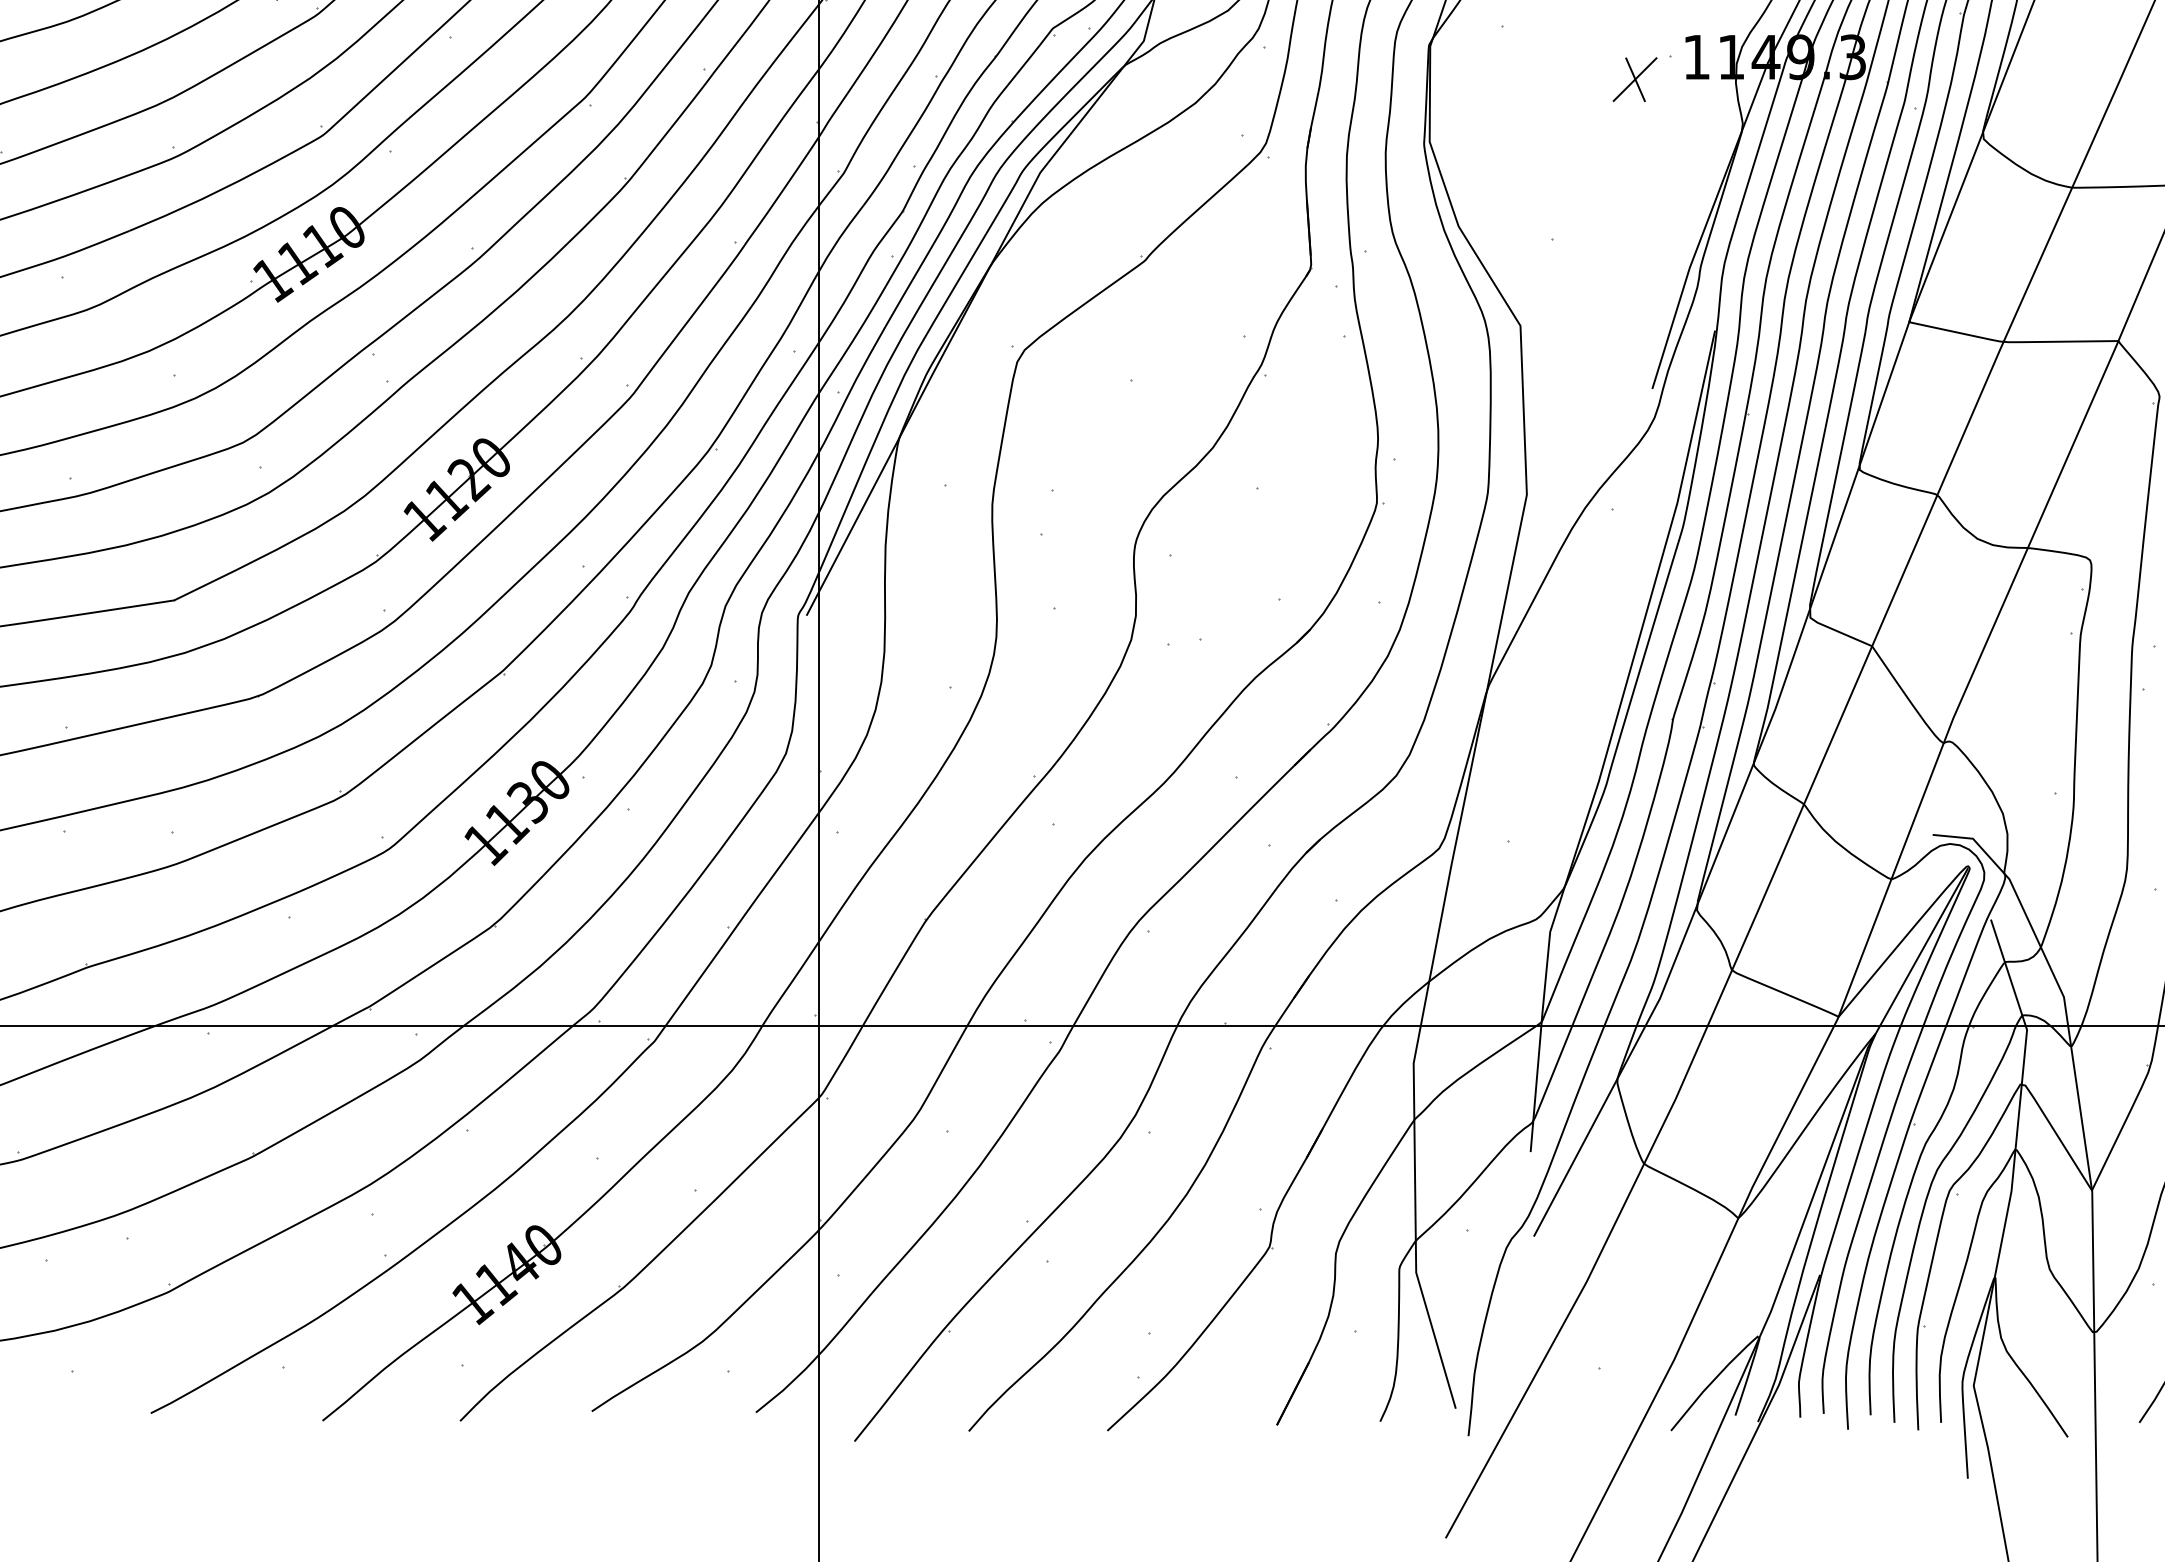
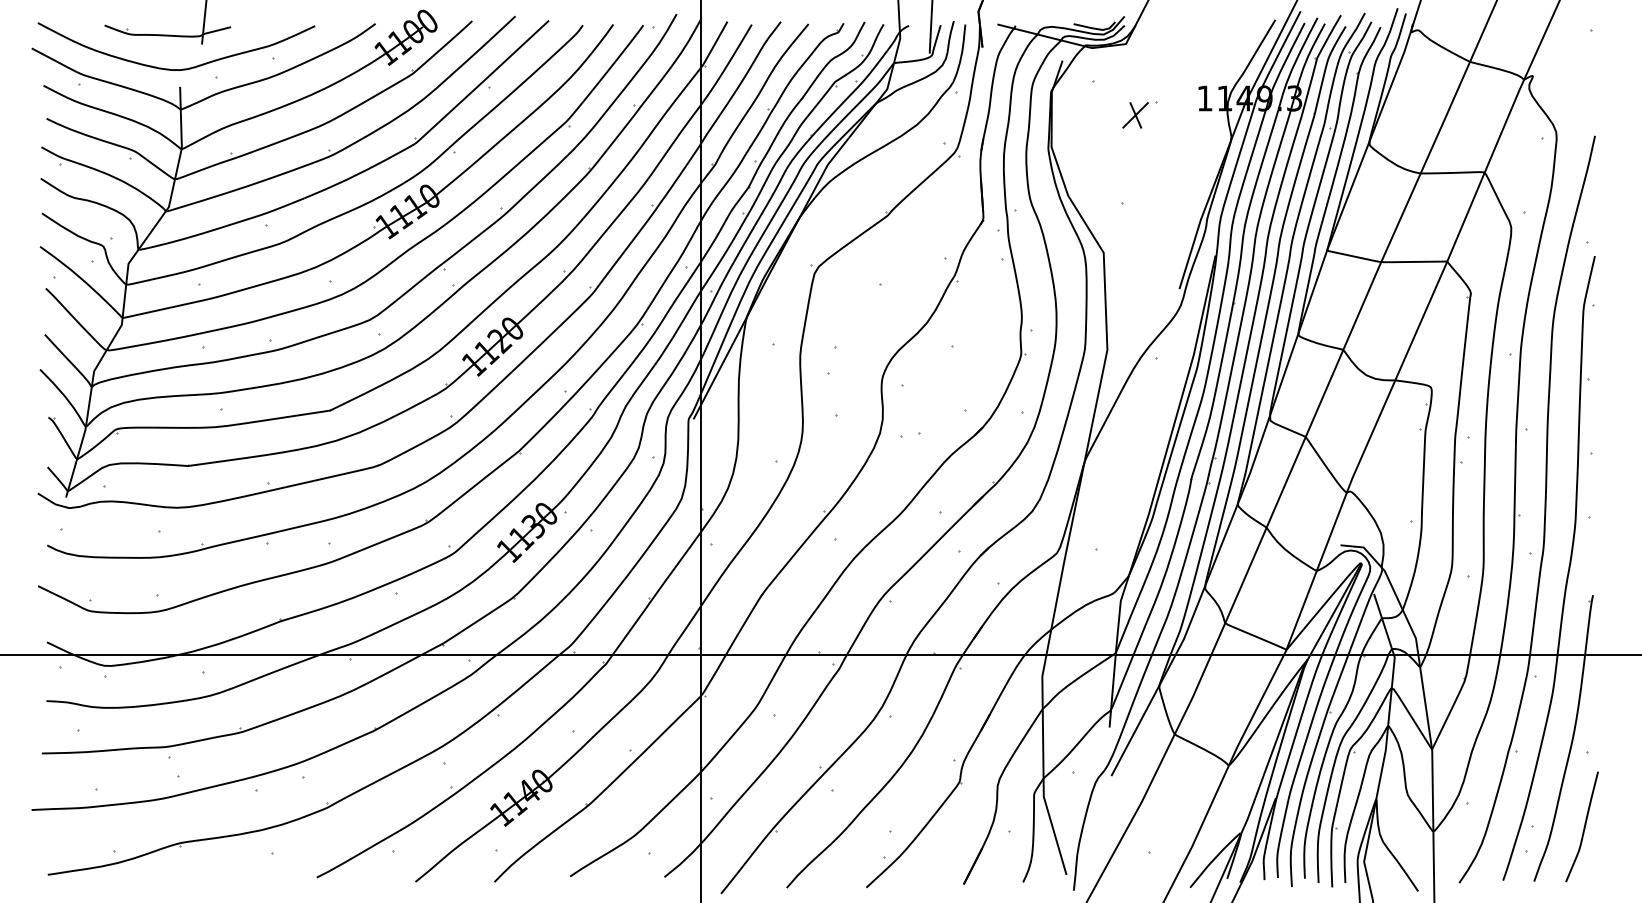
part: (1641, 78) -> (1139, 114), moved

